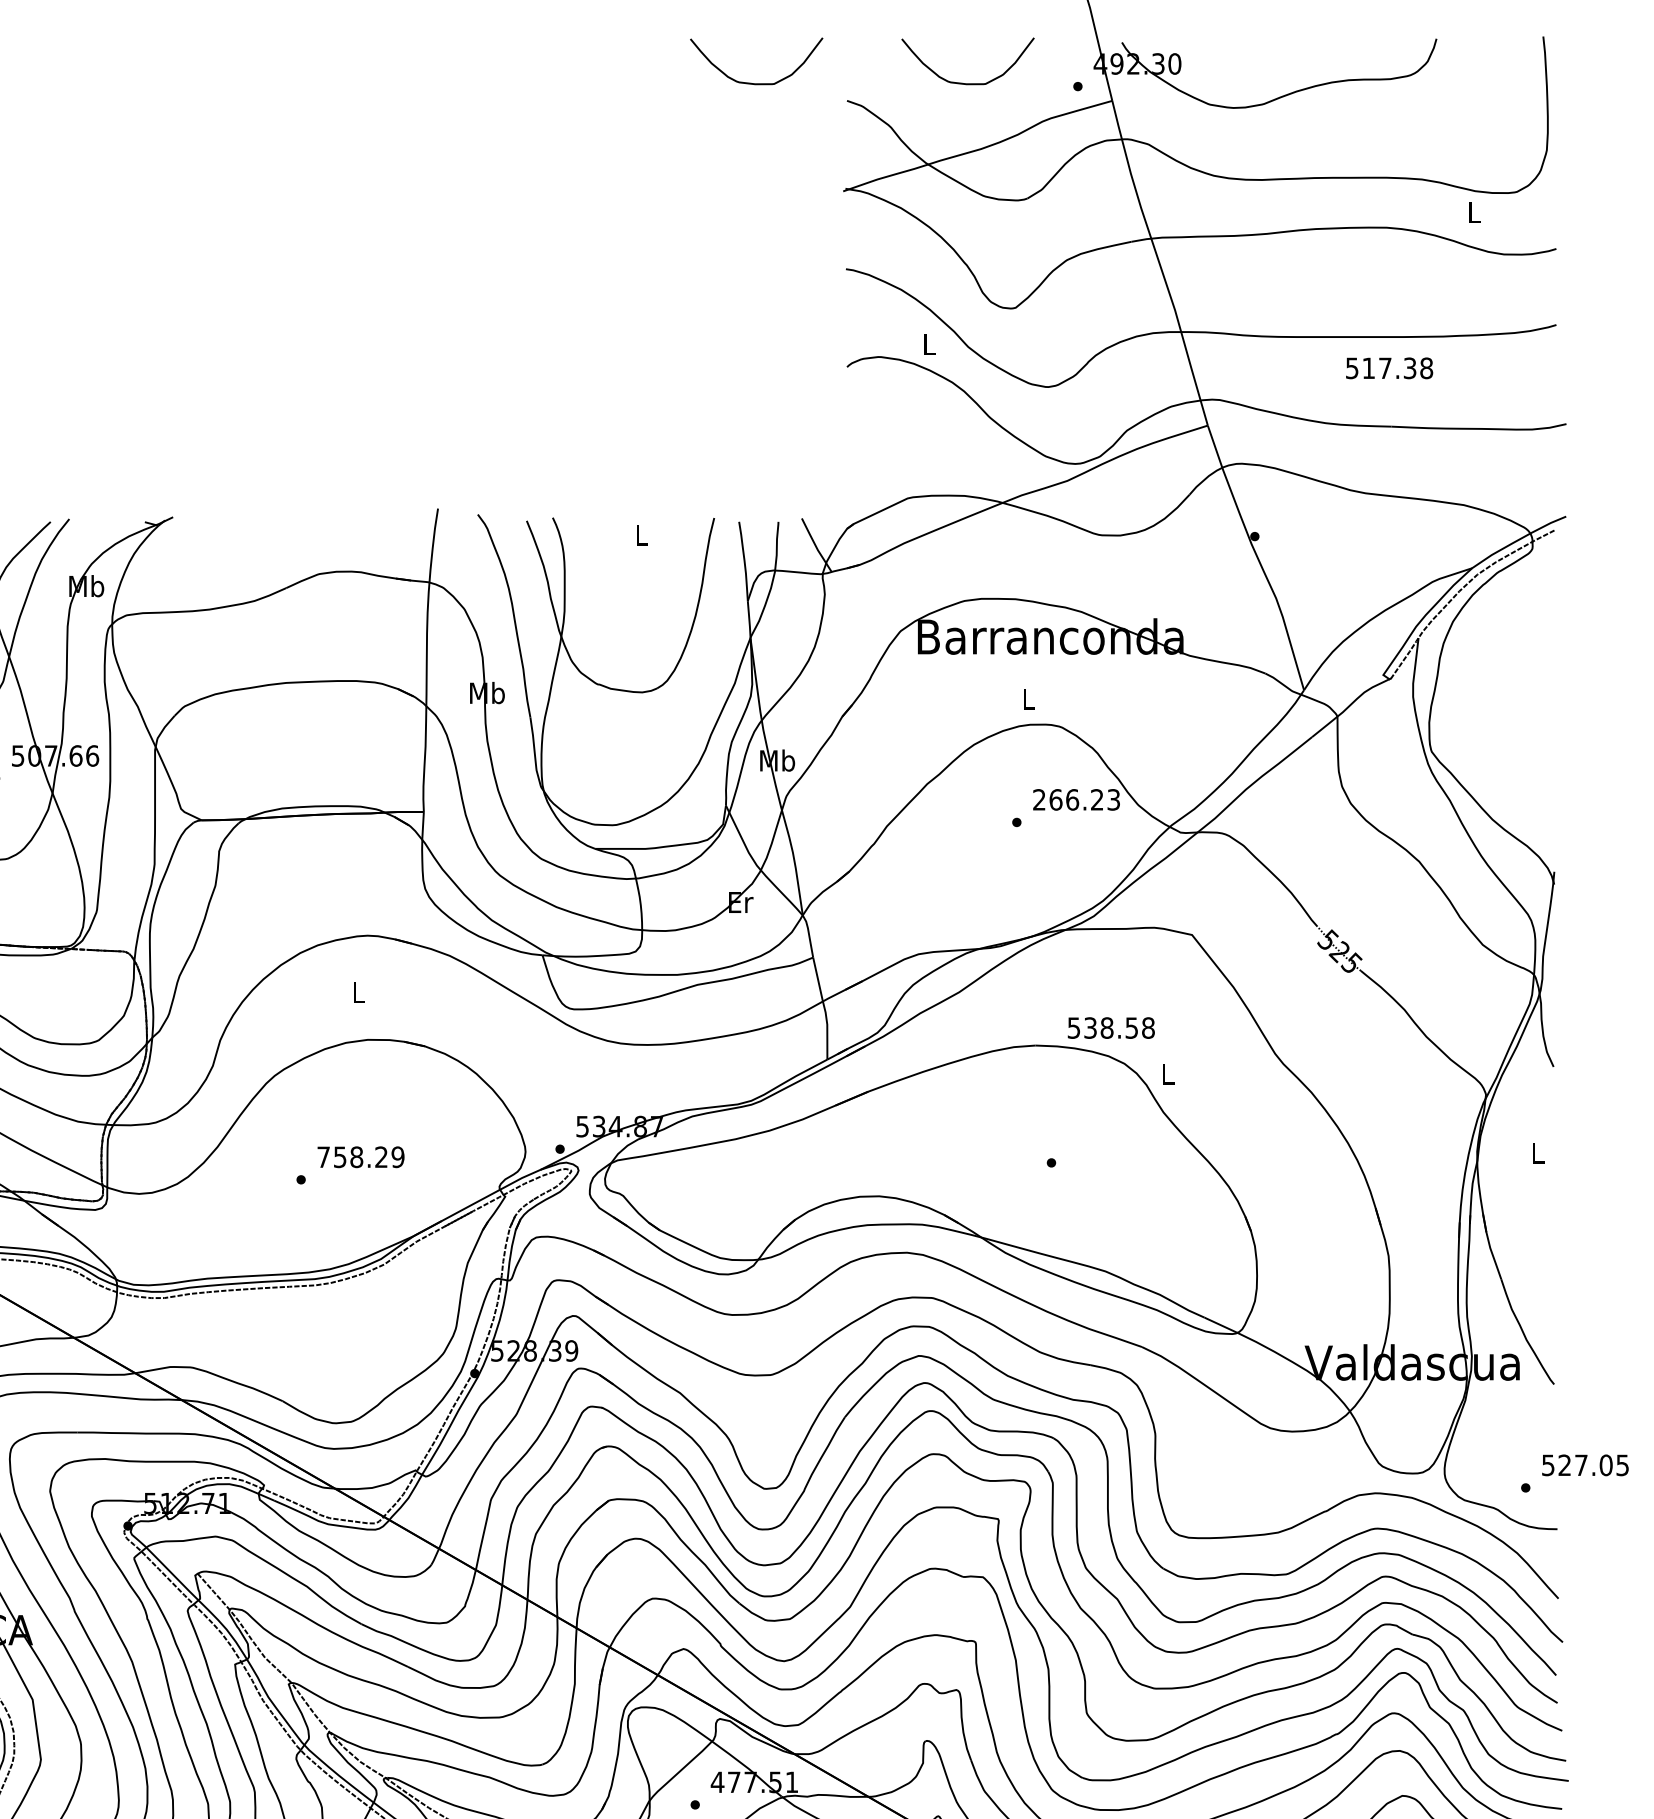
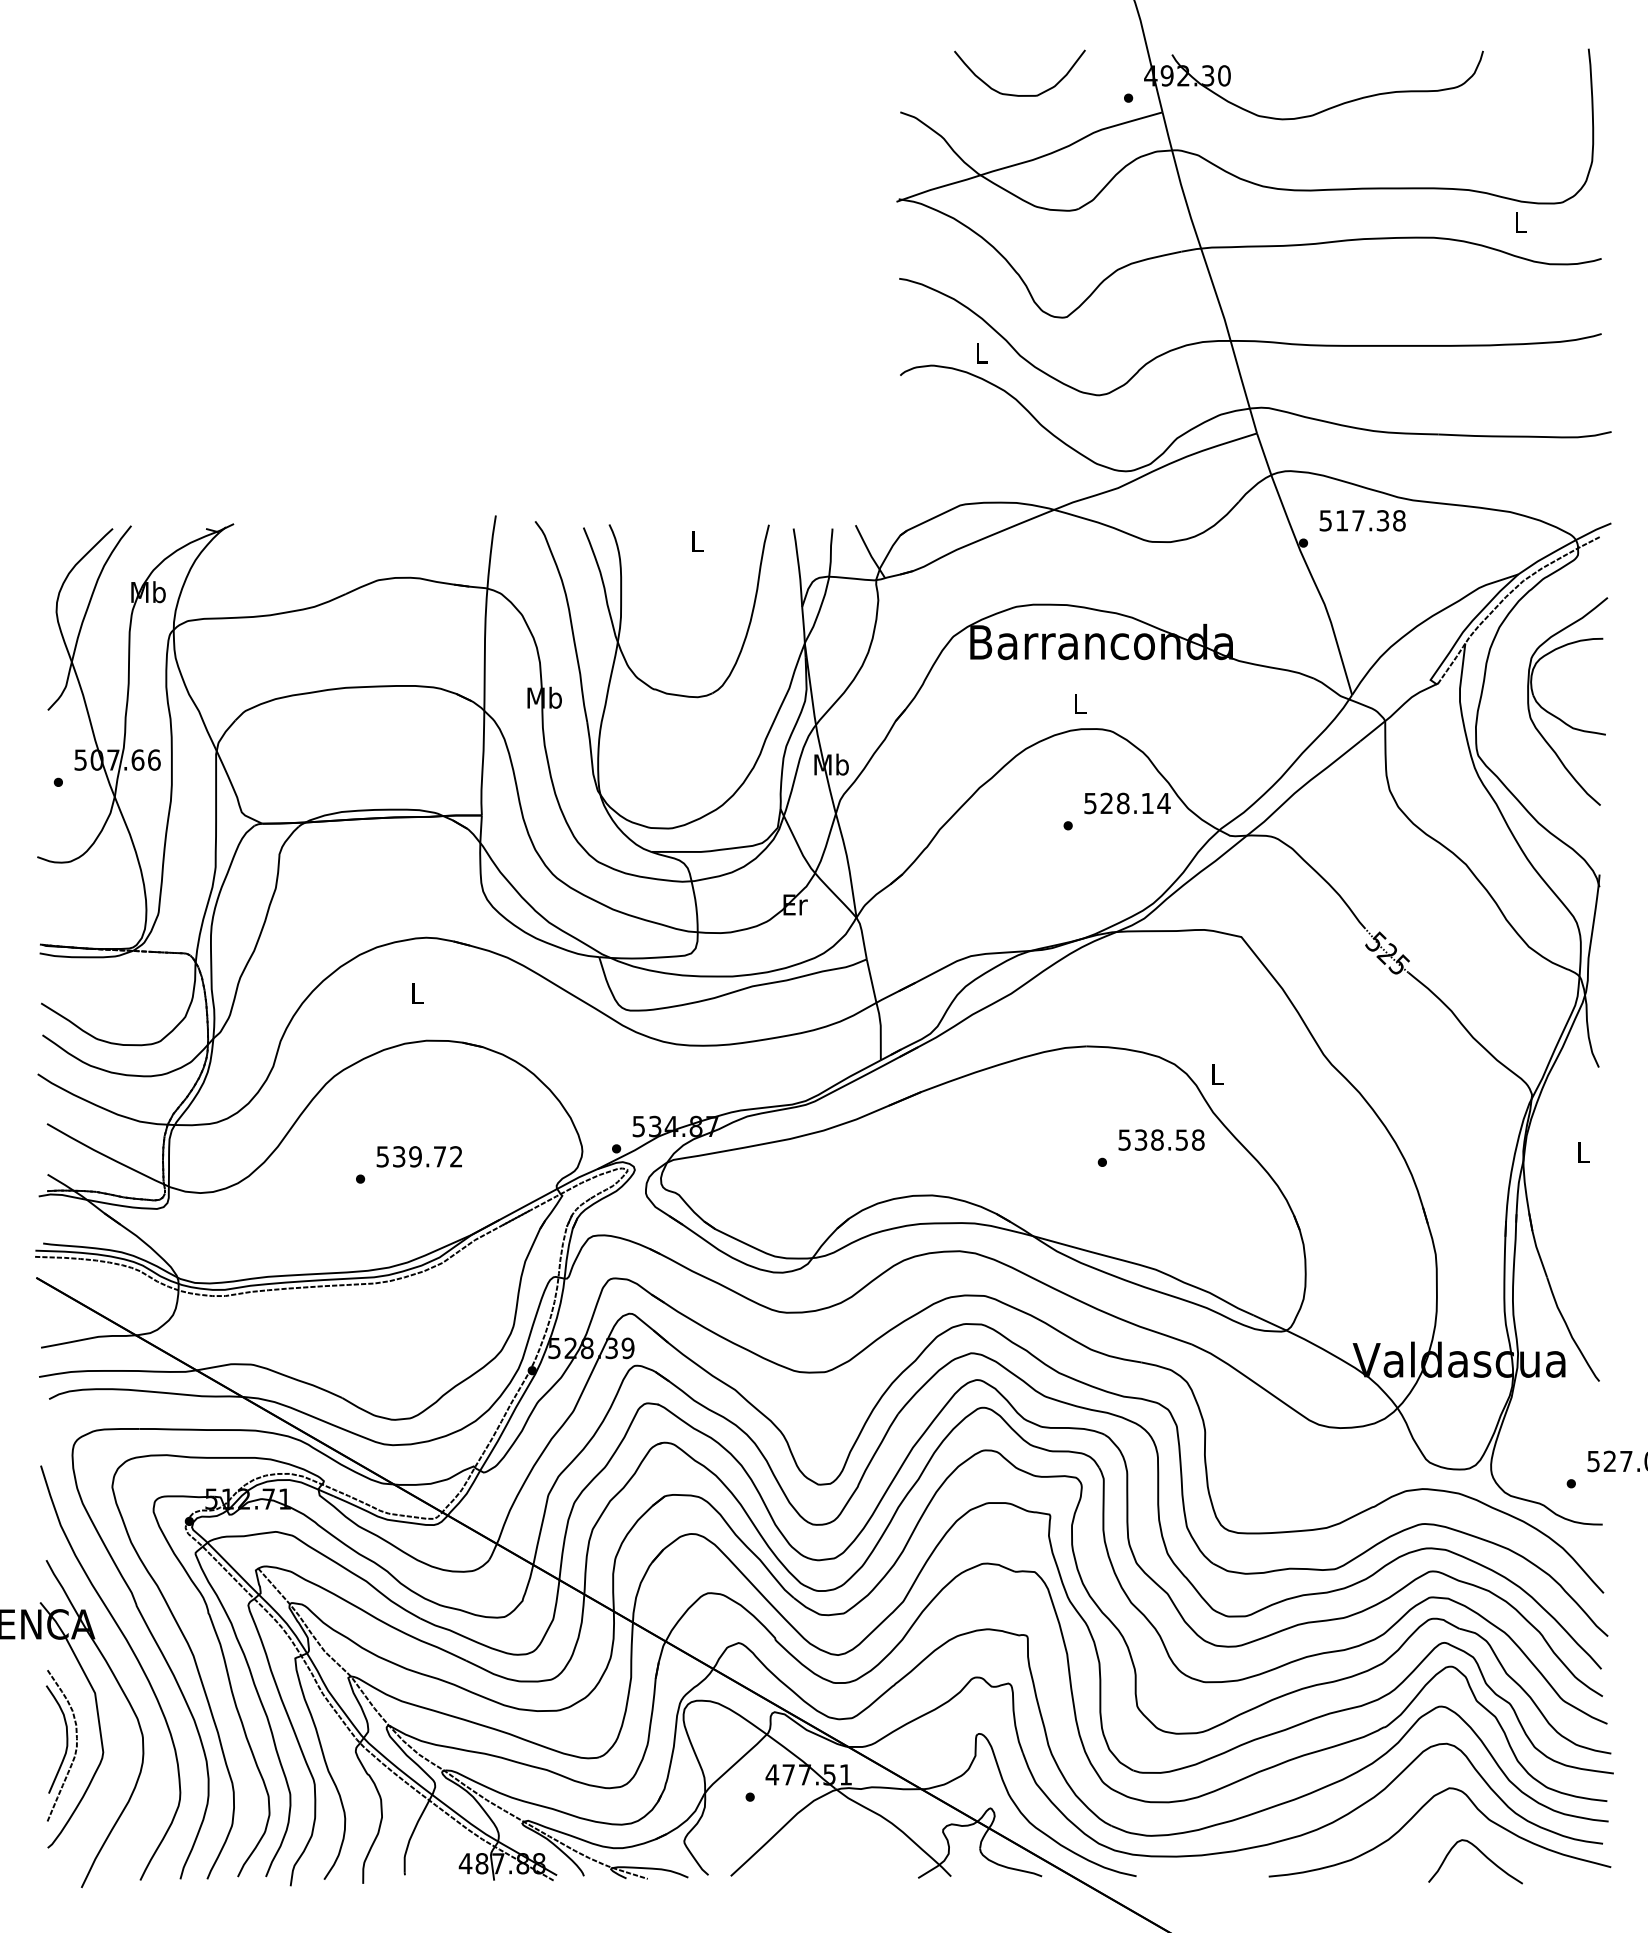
curve: (754, 82) -> (808, 94), removed
text: (1389, 368) -> (1362, 520), moved
part: (1511, 711) -> (1557, 716), added
text: (1076, 799) -> (1127, 803), 266.23 -> 528.14
text: (1111, 1027) -> (1161, 1139), moved
text: (360, 1156) -> (419, 1156), 758.29 -> 539.72

